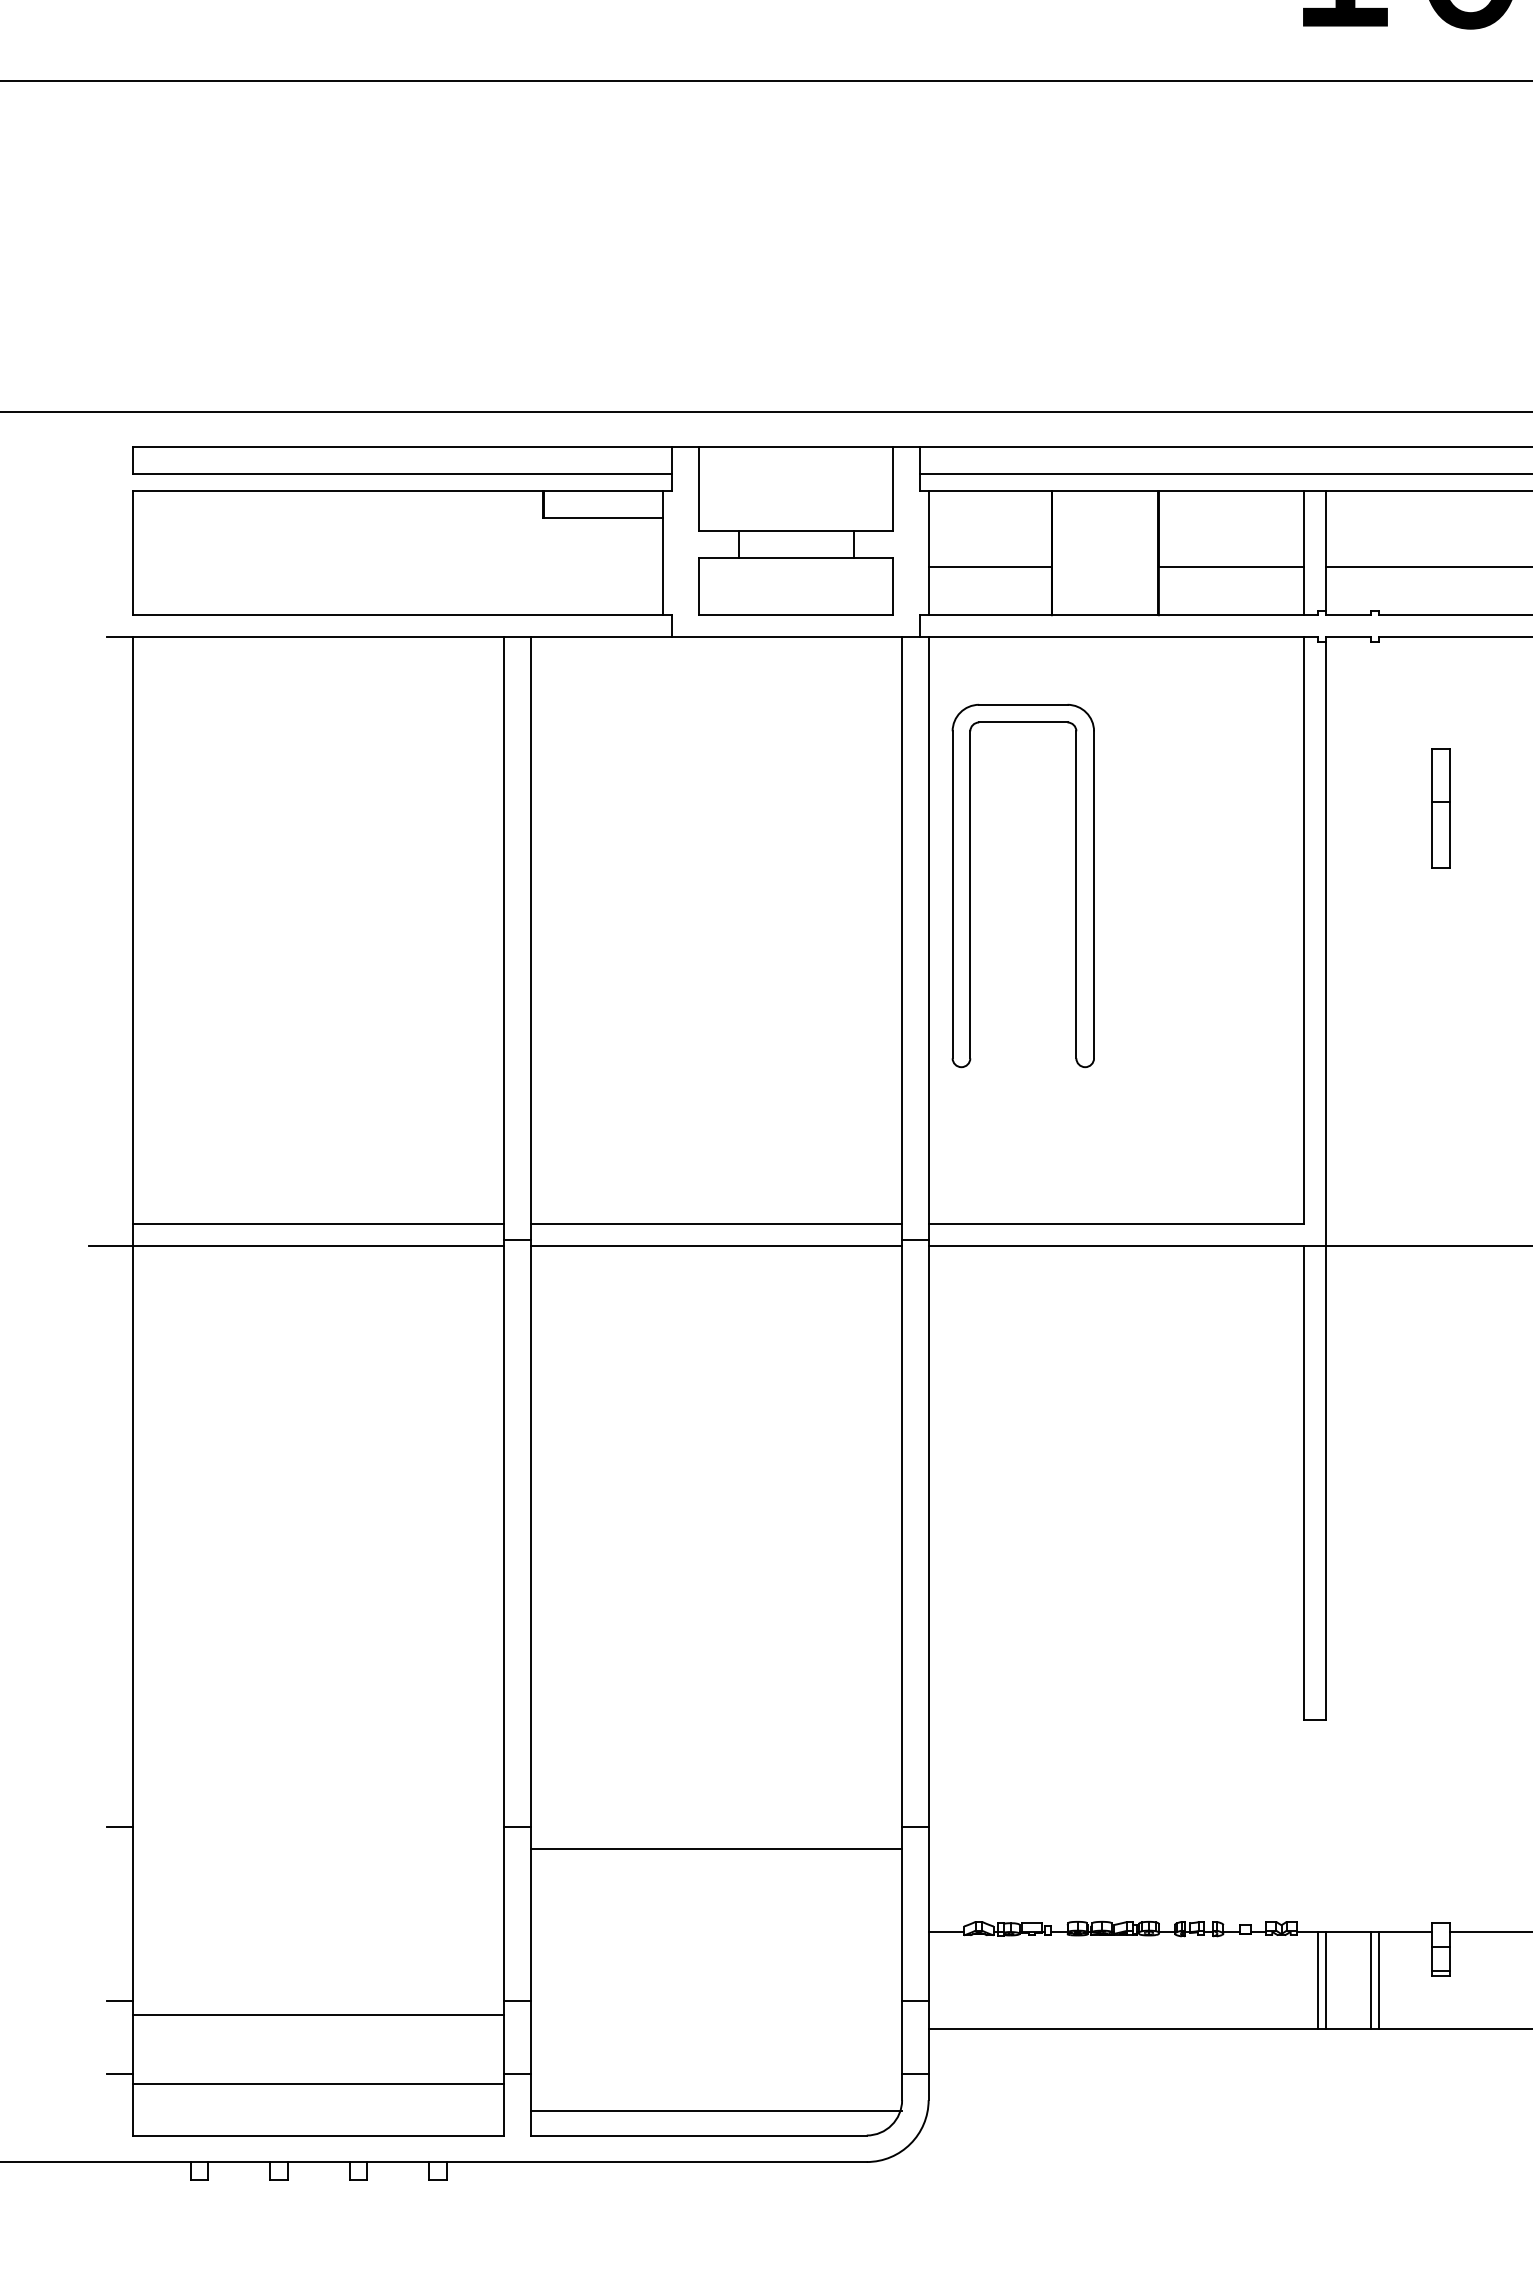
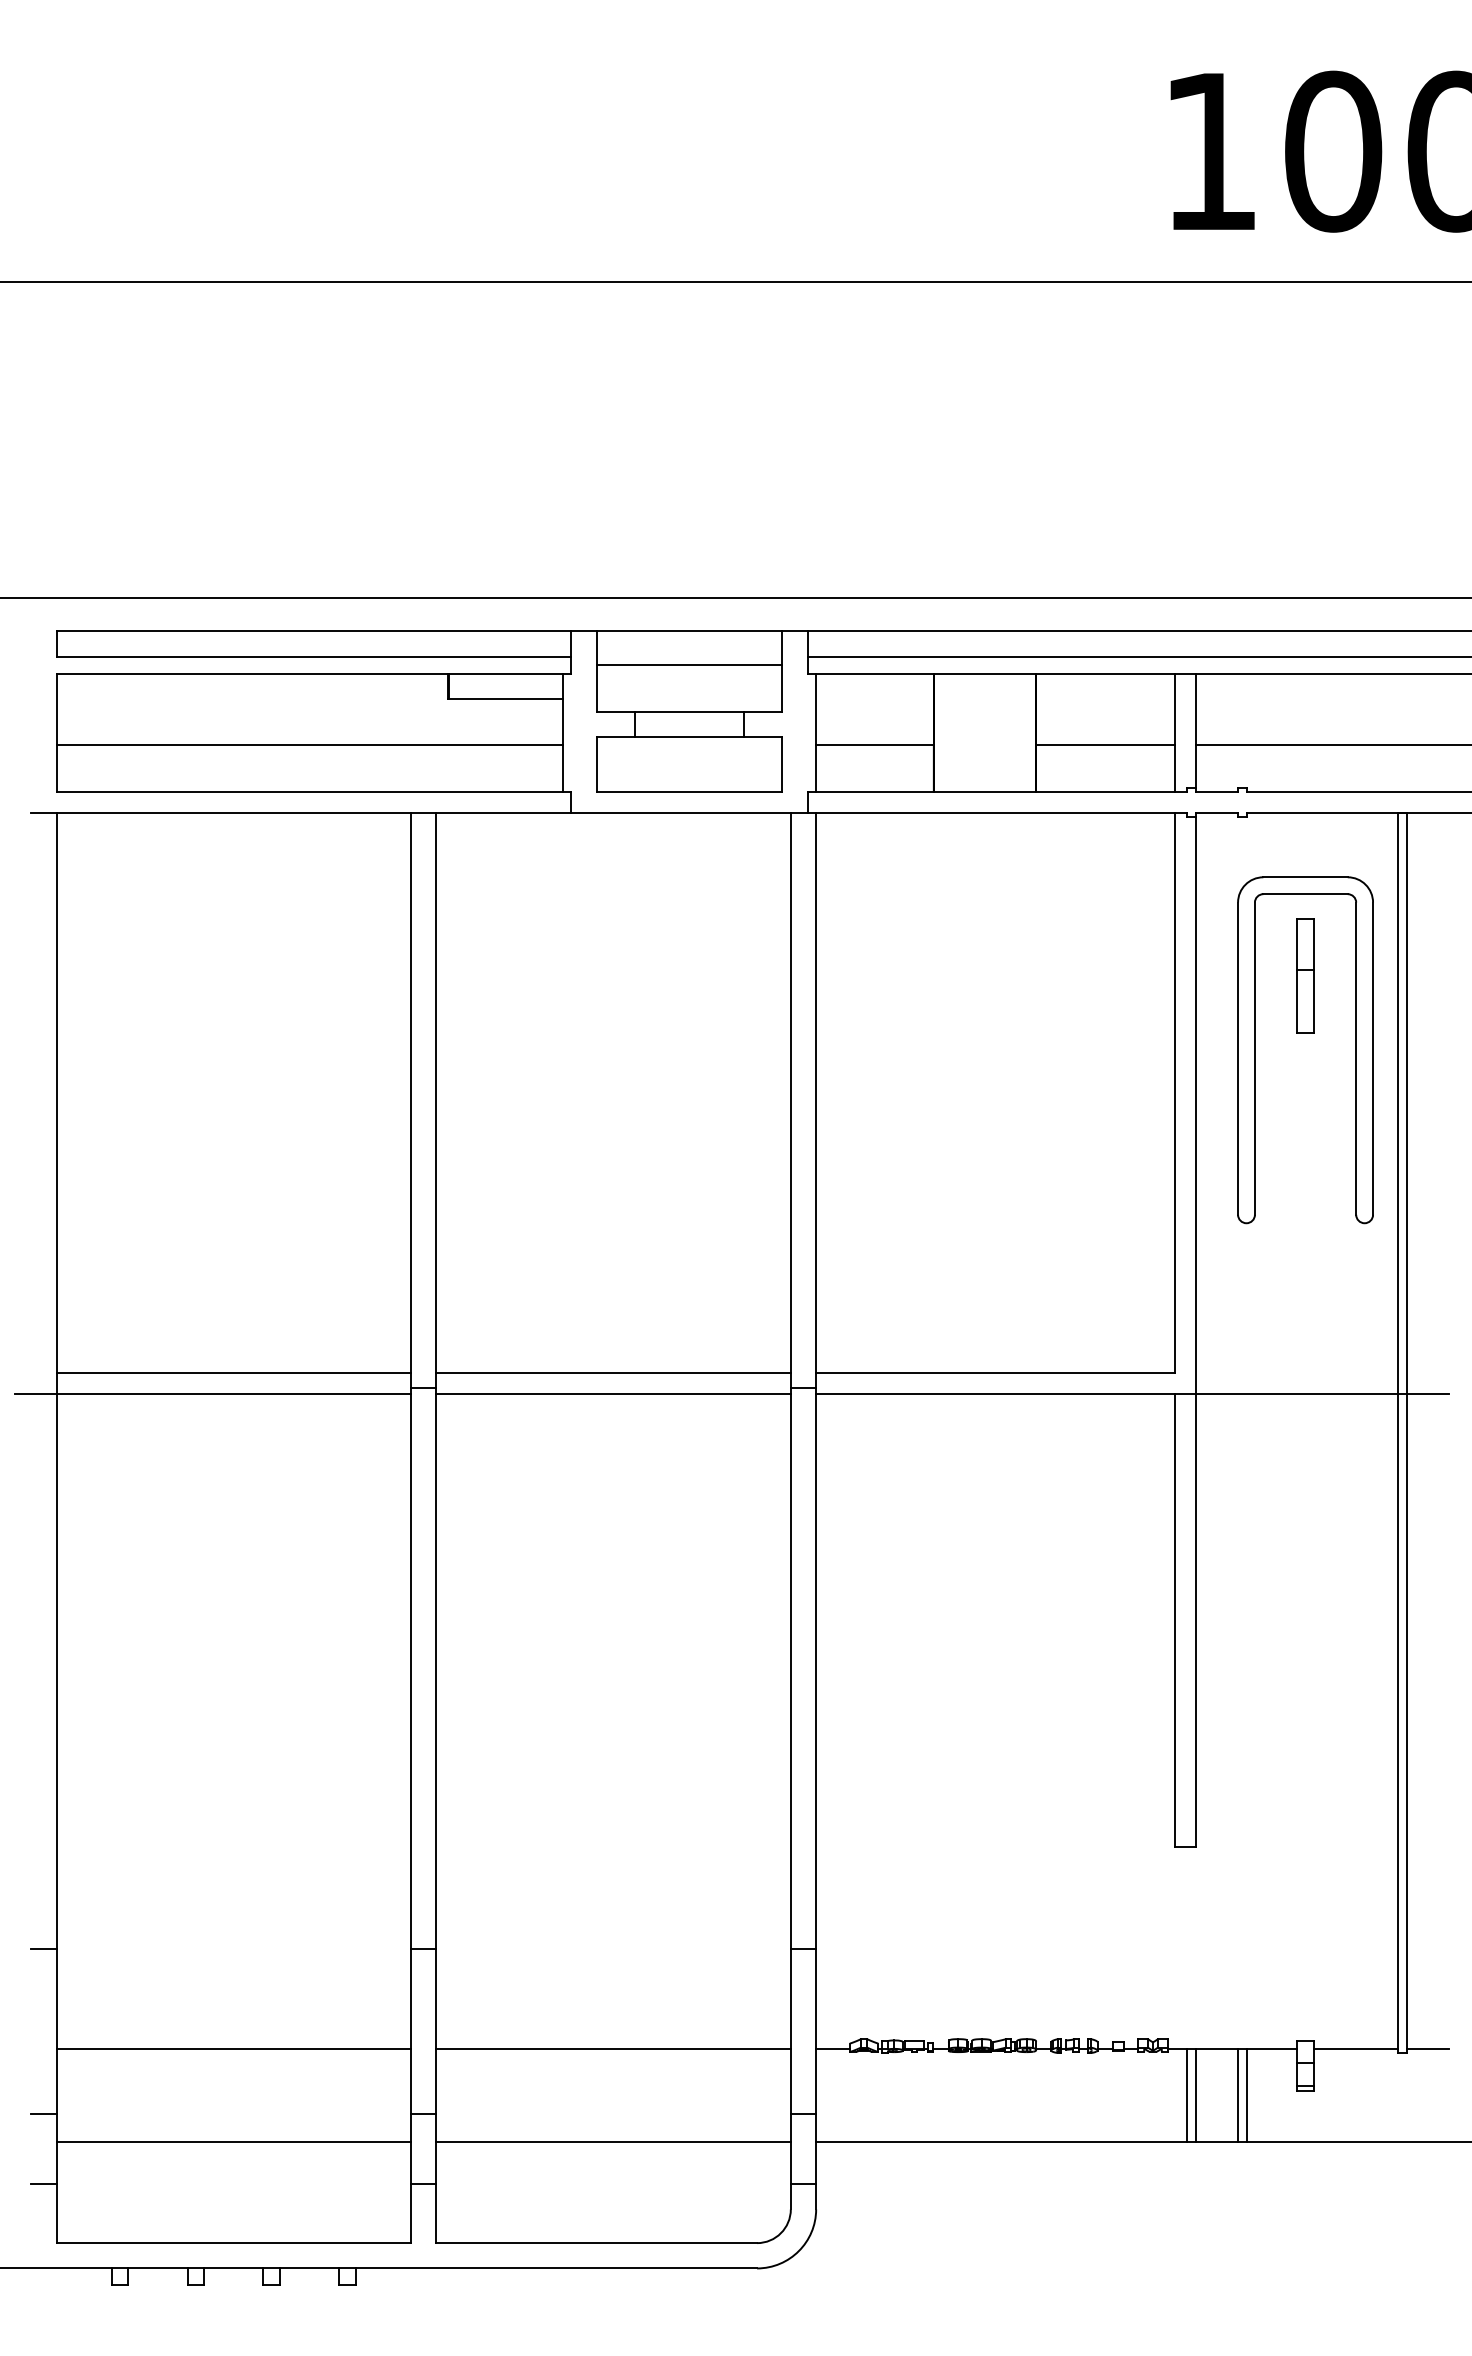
line: (795, 482) -> (689, 665), added
line: (397, 566) -> (309, 745), added
part: (970, 886) -> (1255, 1050), moved
line: (716, 1849) -> (613, 2049), moved
line: (318, 2015) -> (233, 2049), moved
line: (318, 2083) -> (233, 2141), moved
line: (716, 2110) -> (613, 2141), moved

